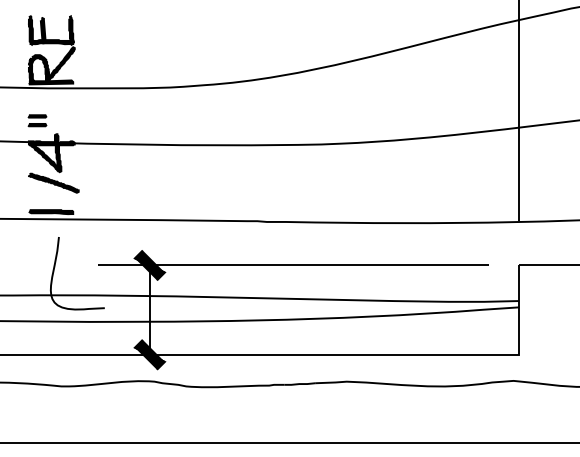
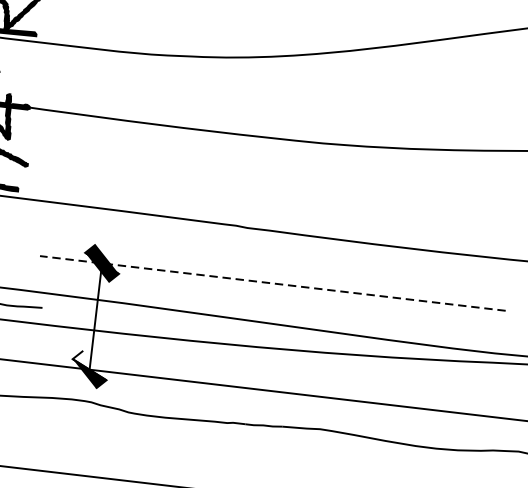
line: (293, 265) -> (272, 283), solid -> dashed
fill: (149, 350) -> (89, 364), removed

